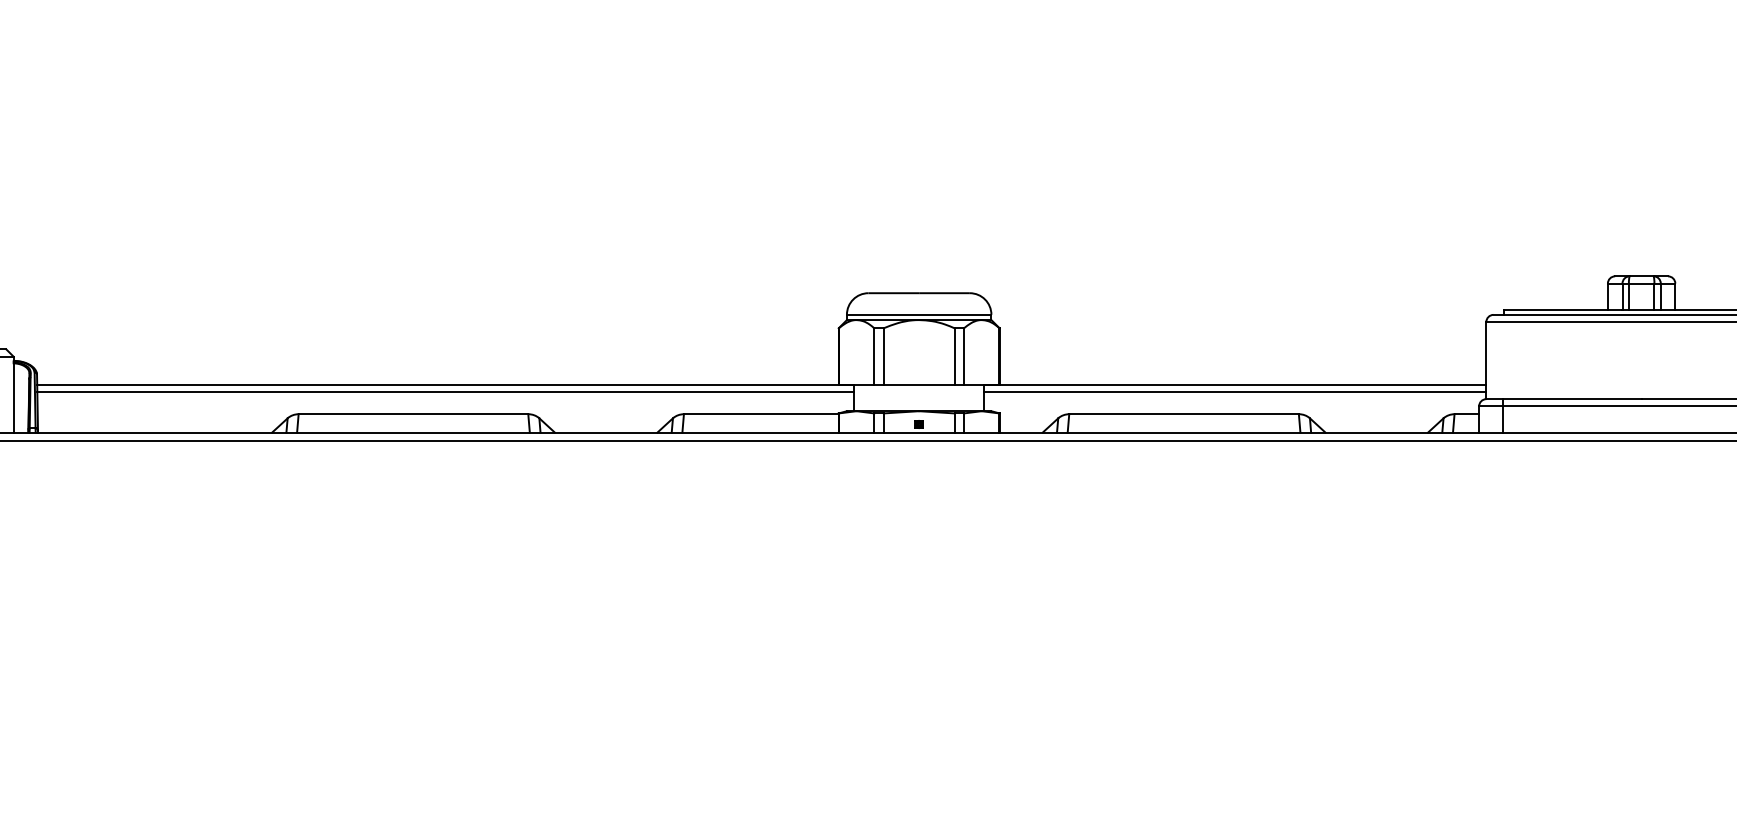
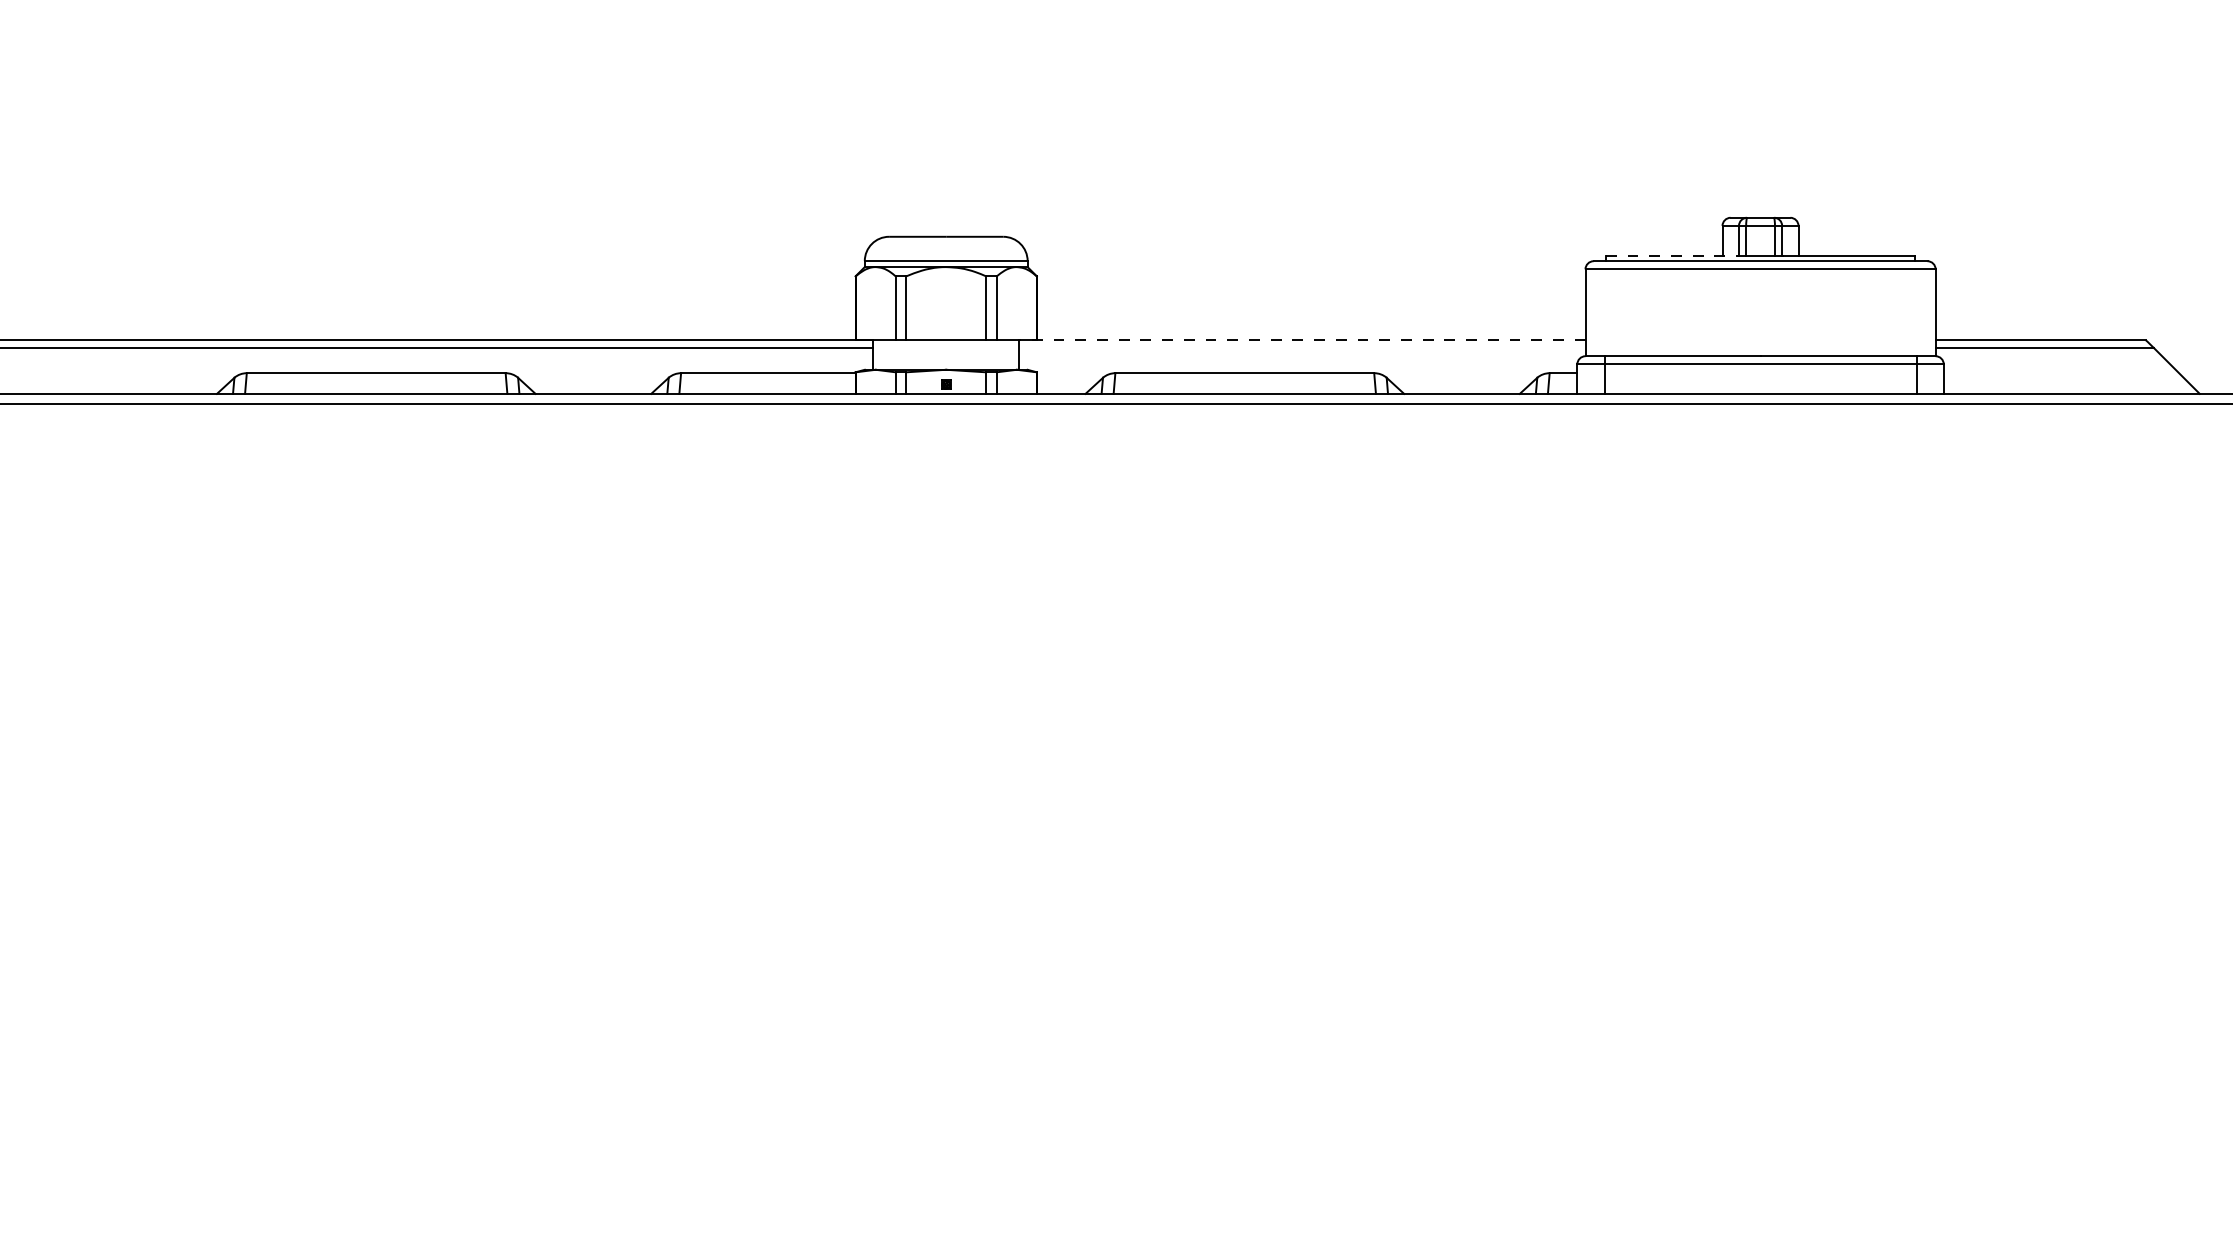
line: (1563, 309) -> (1672, 255), solid -> dashed
line: (1234, 385) -> (1301, 340), solid -> dashed
line: (1235, 392) -> (1302, 348), removed

